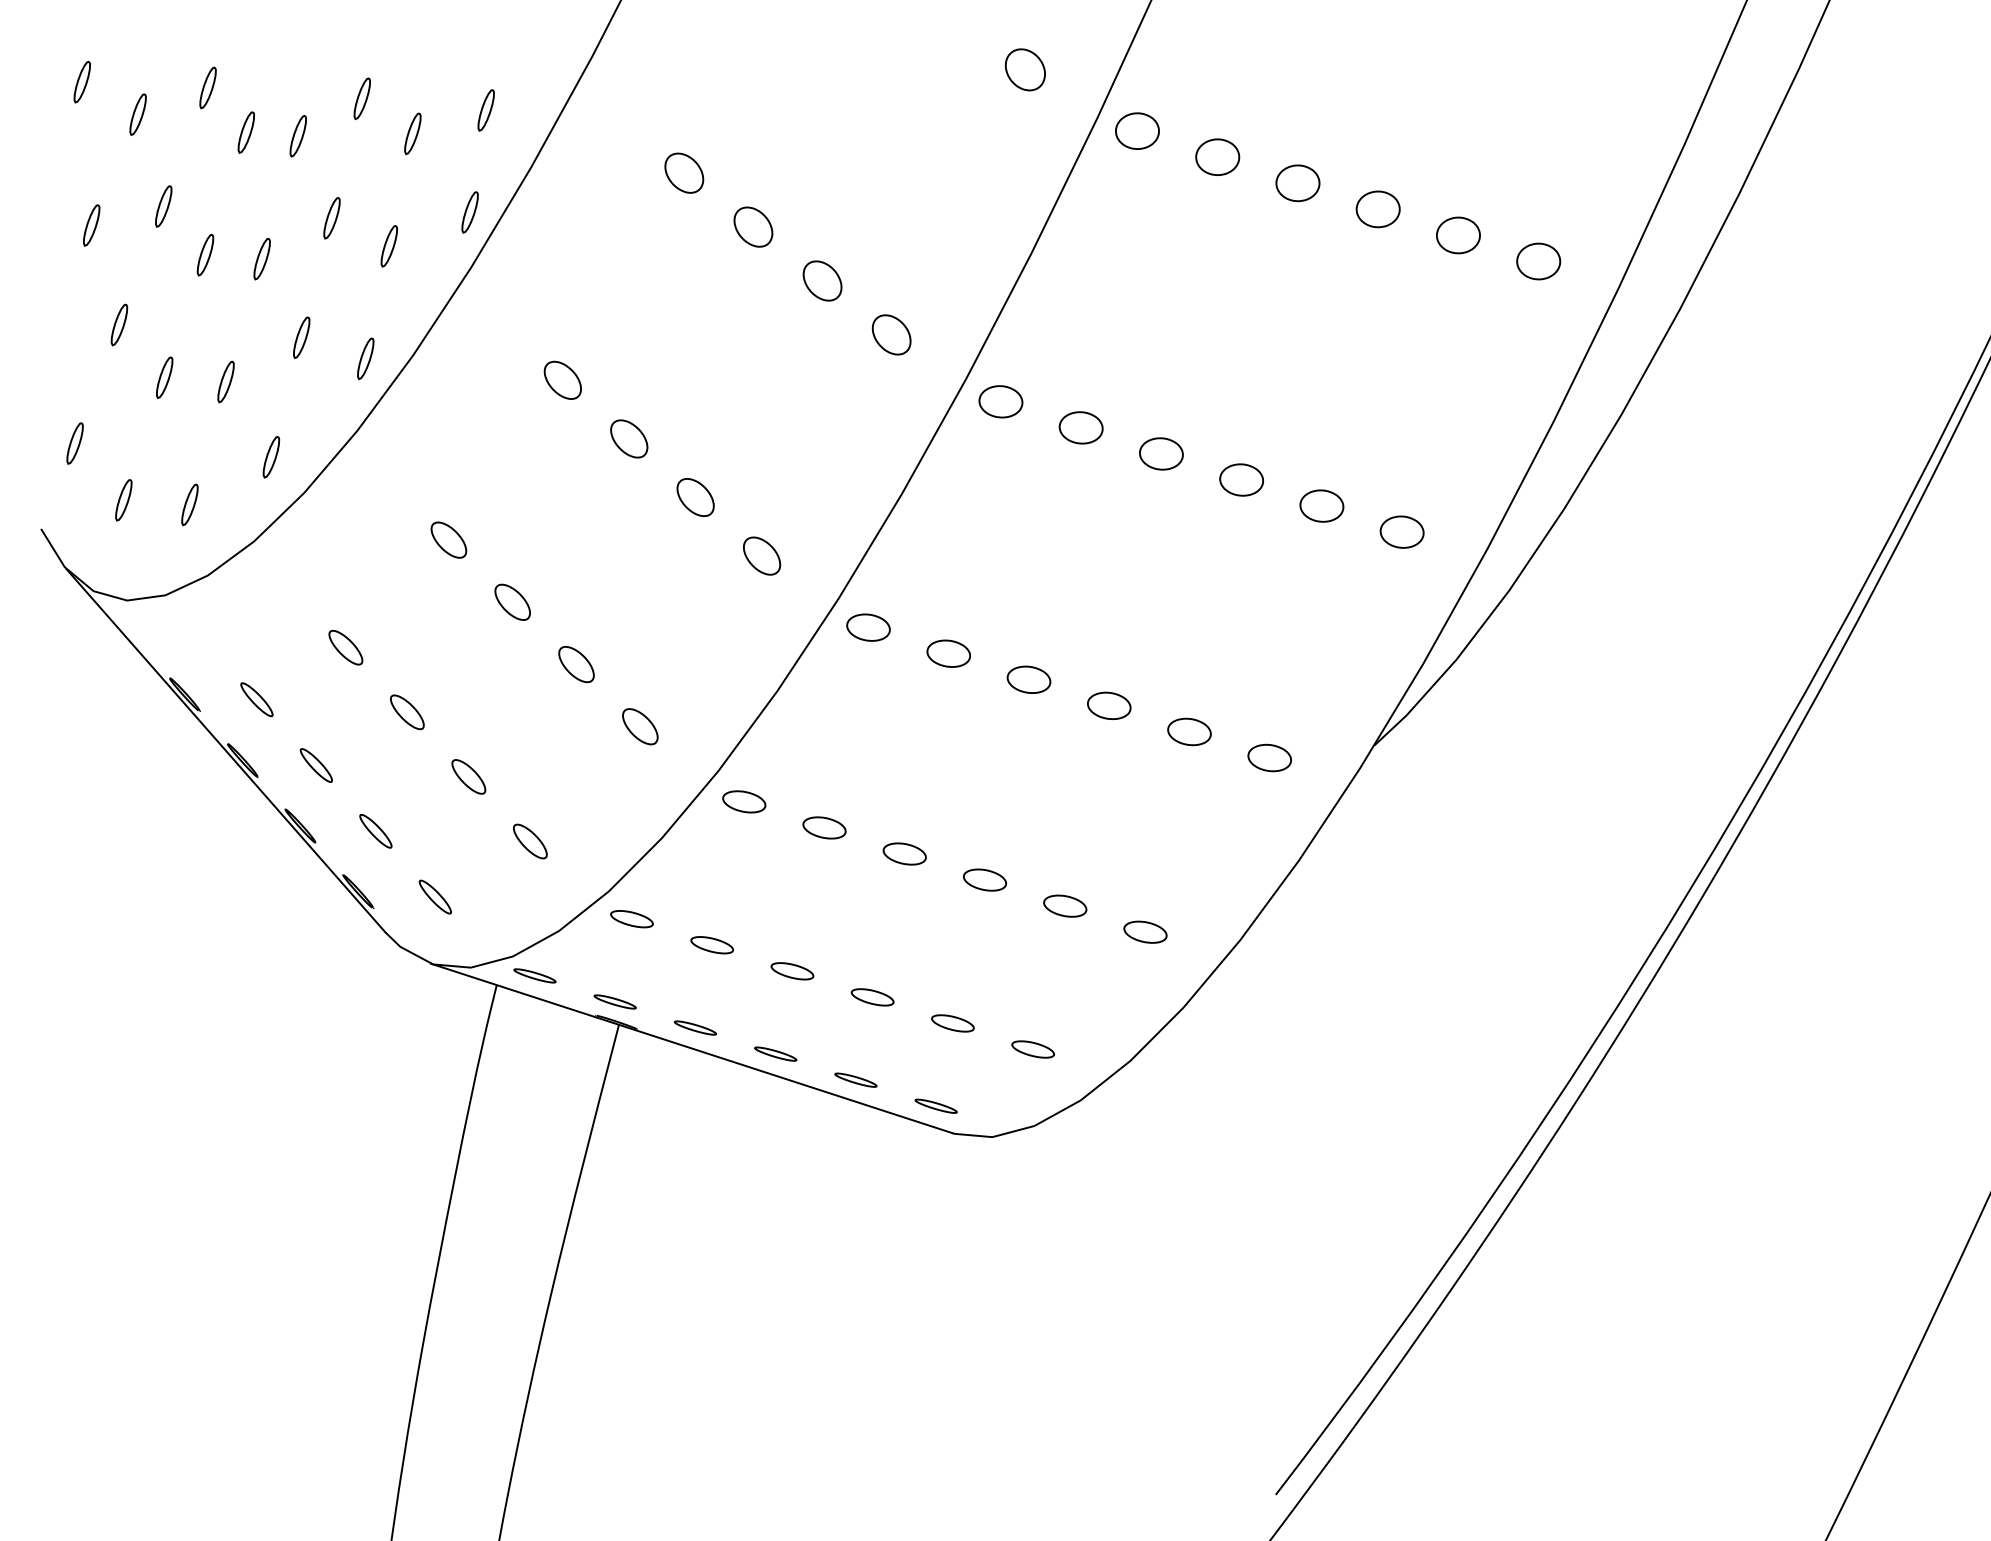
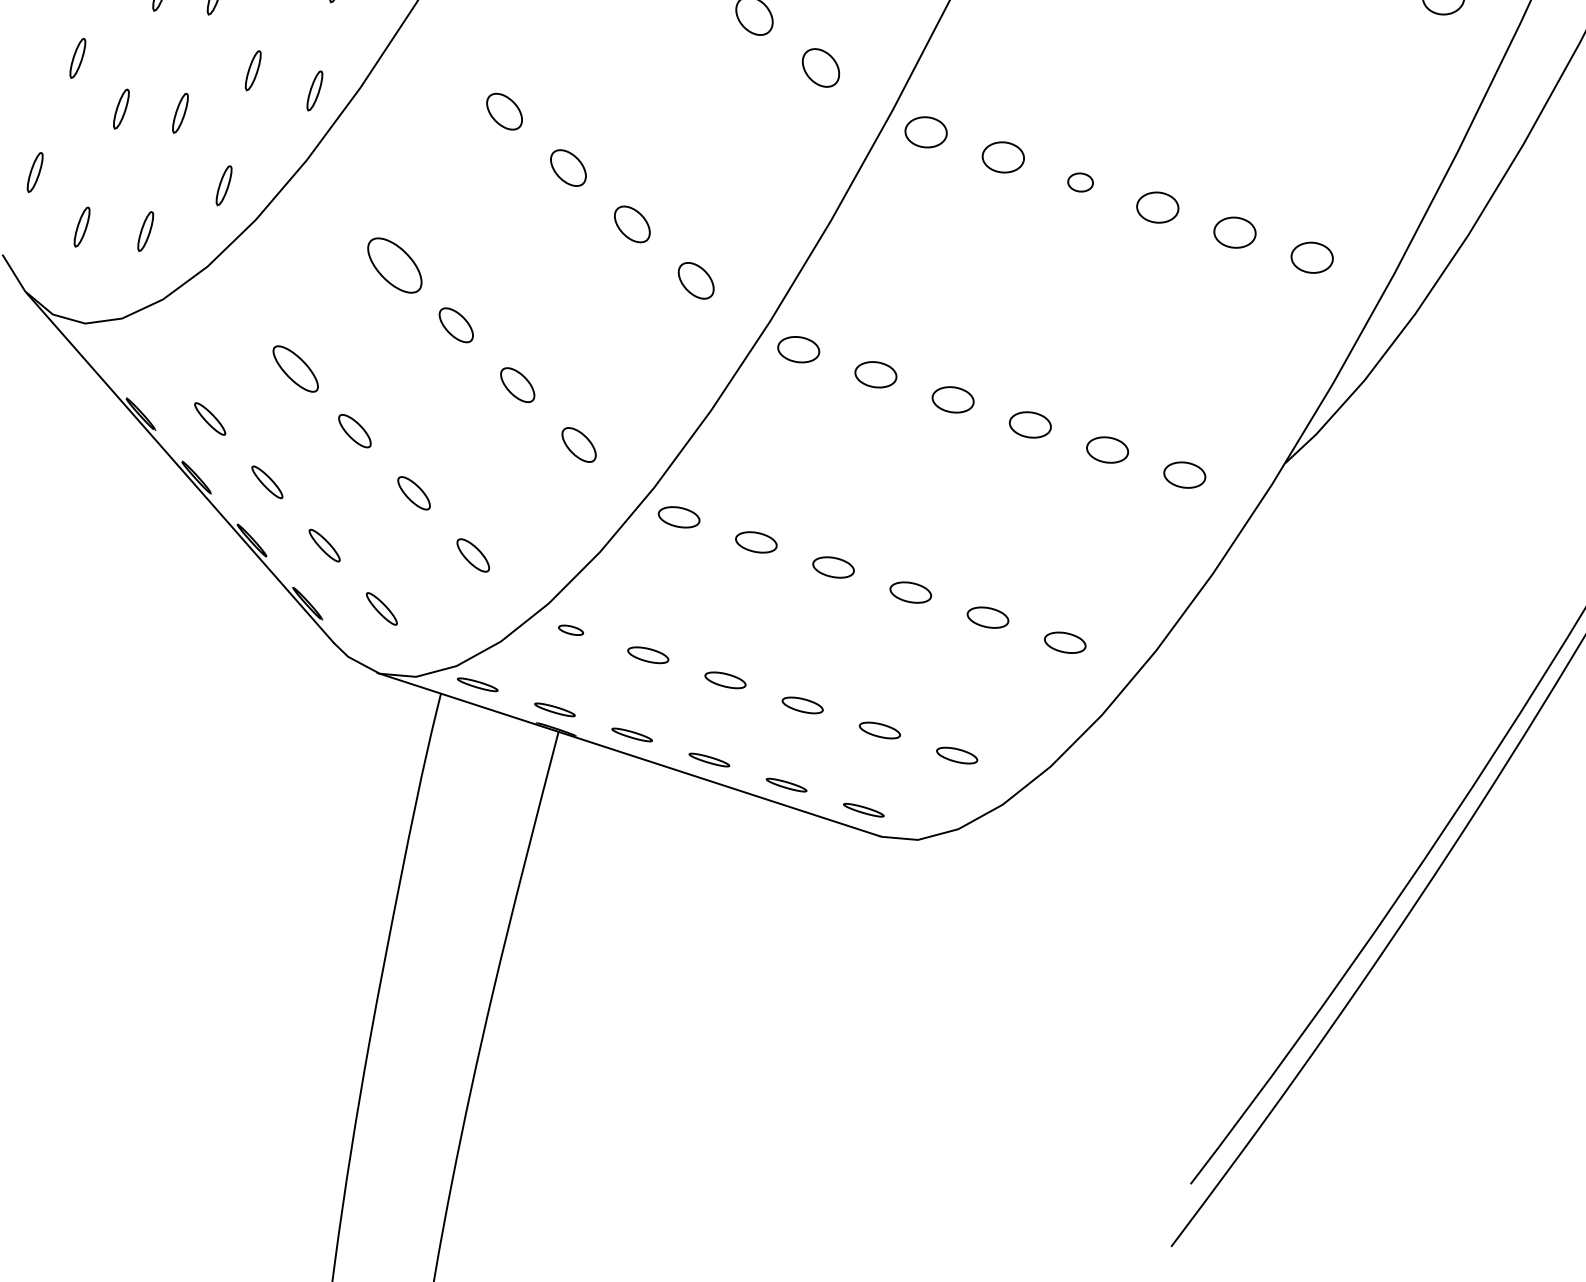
part: (1161, 453) -> (1080, 182), size x0.6
part: (448, 539) -> (394, 264), size x1.6
part: (345, 647) -> (295, 368), size x1.4
part: (631, 919) -> (570, 630), size x0.6

